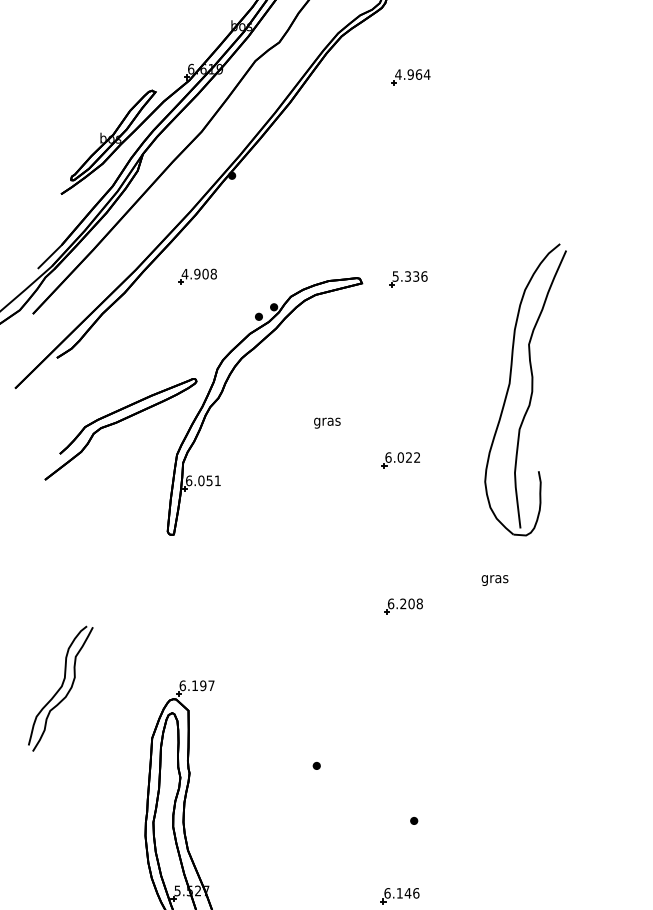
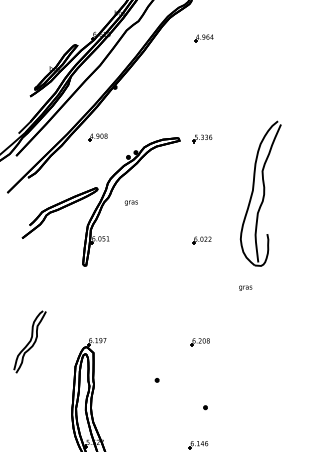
text: (325, 421) -> (130, 202), moved
part: (400, 460) -> (201, 240), moved
part: (402, 607) -> (199, 342), moved

